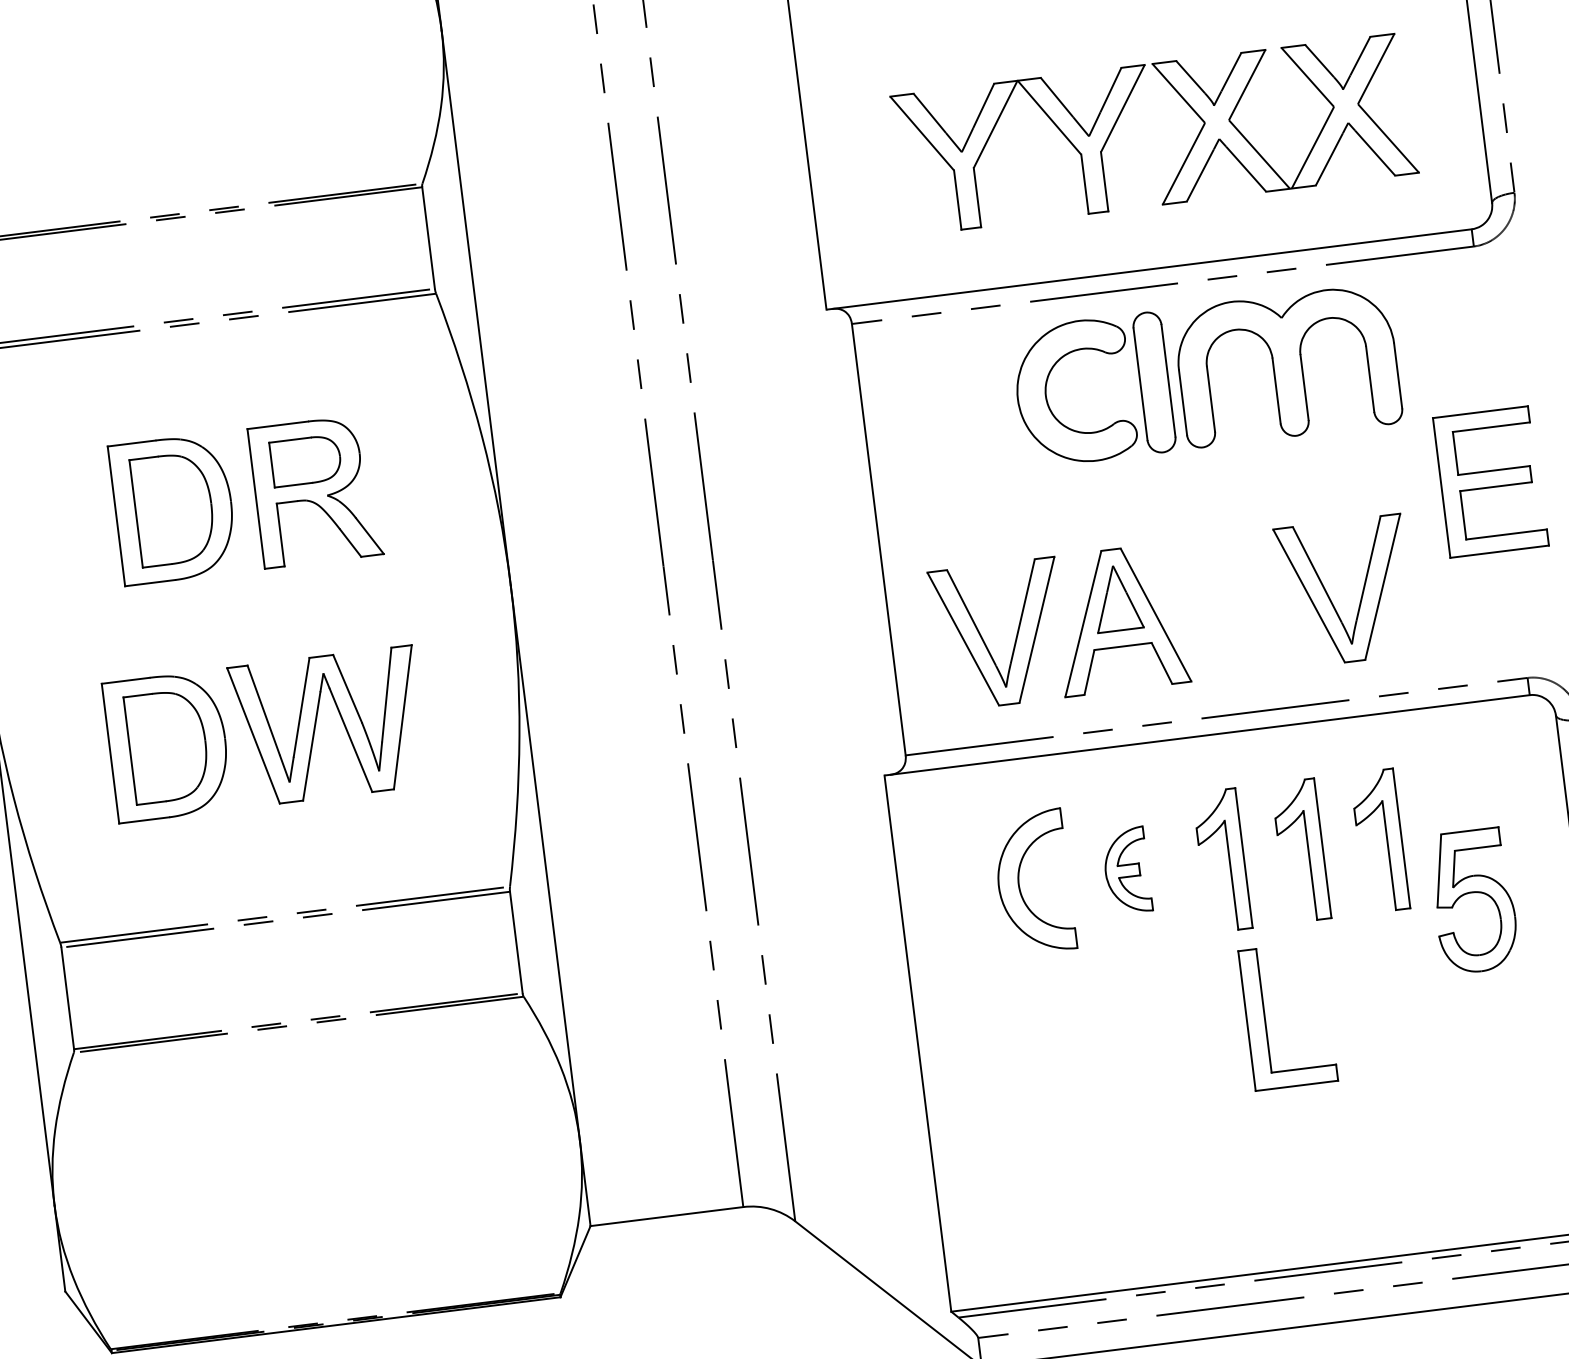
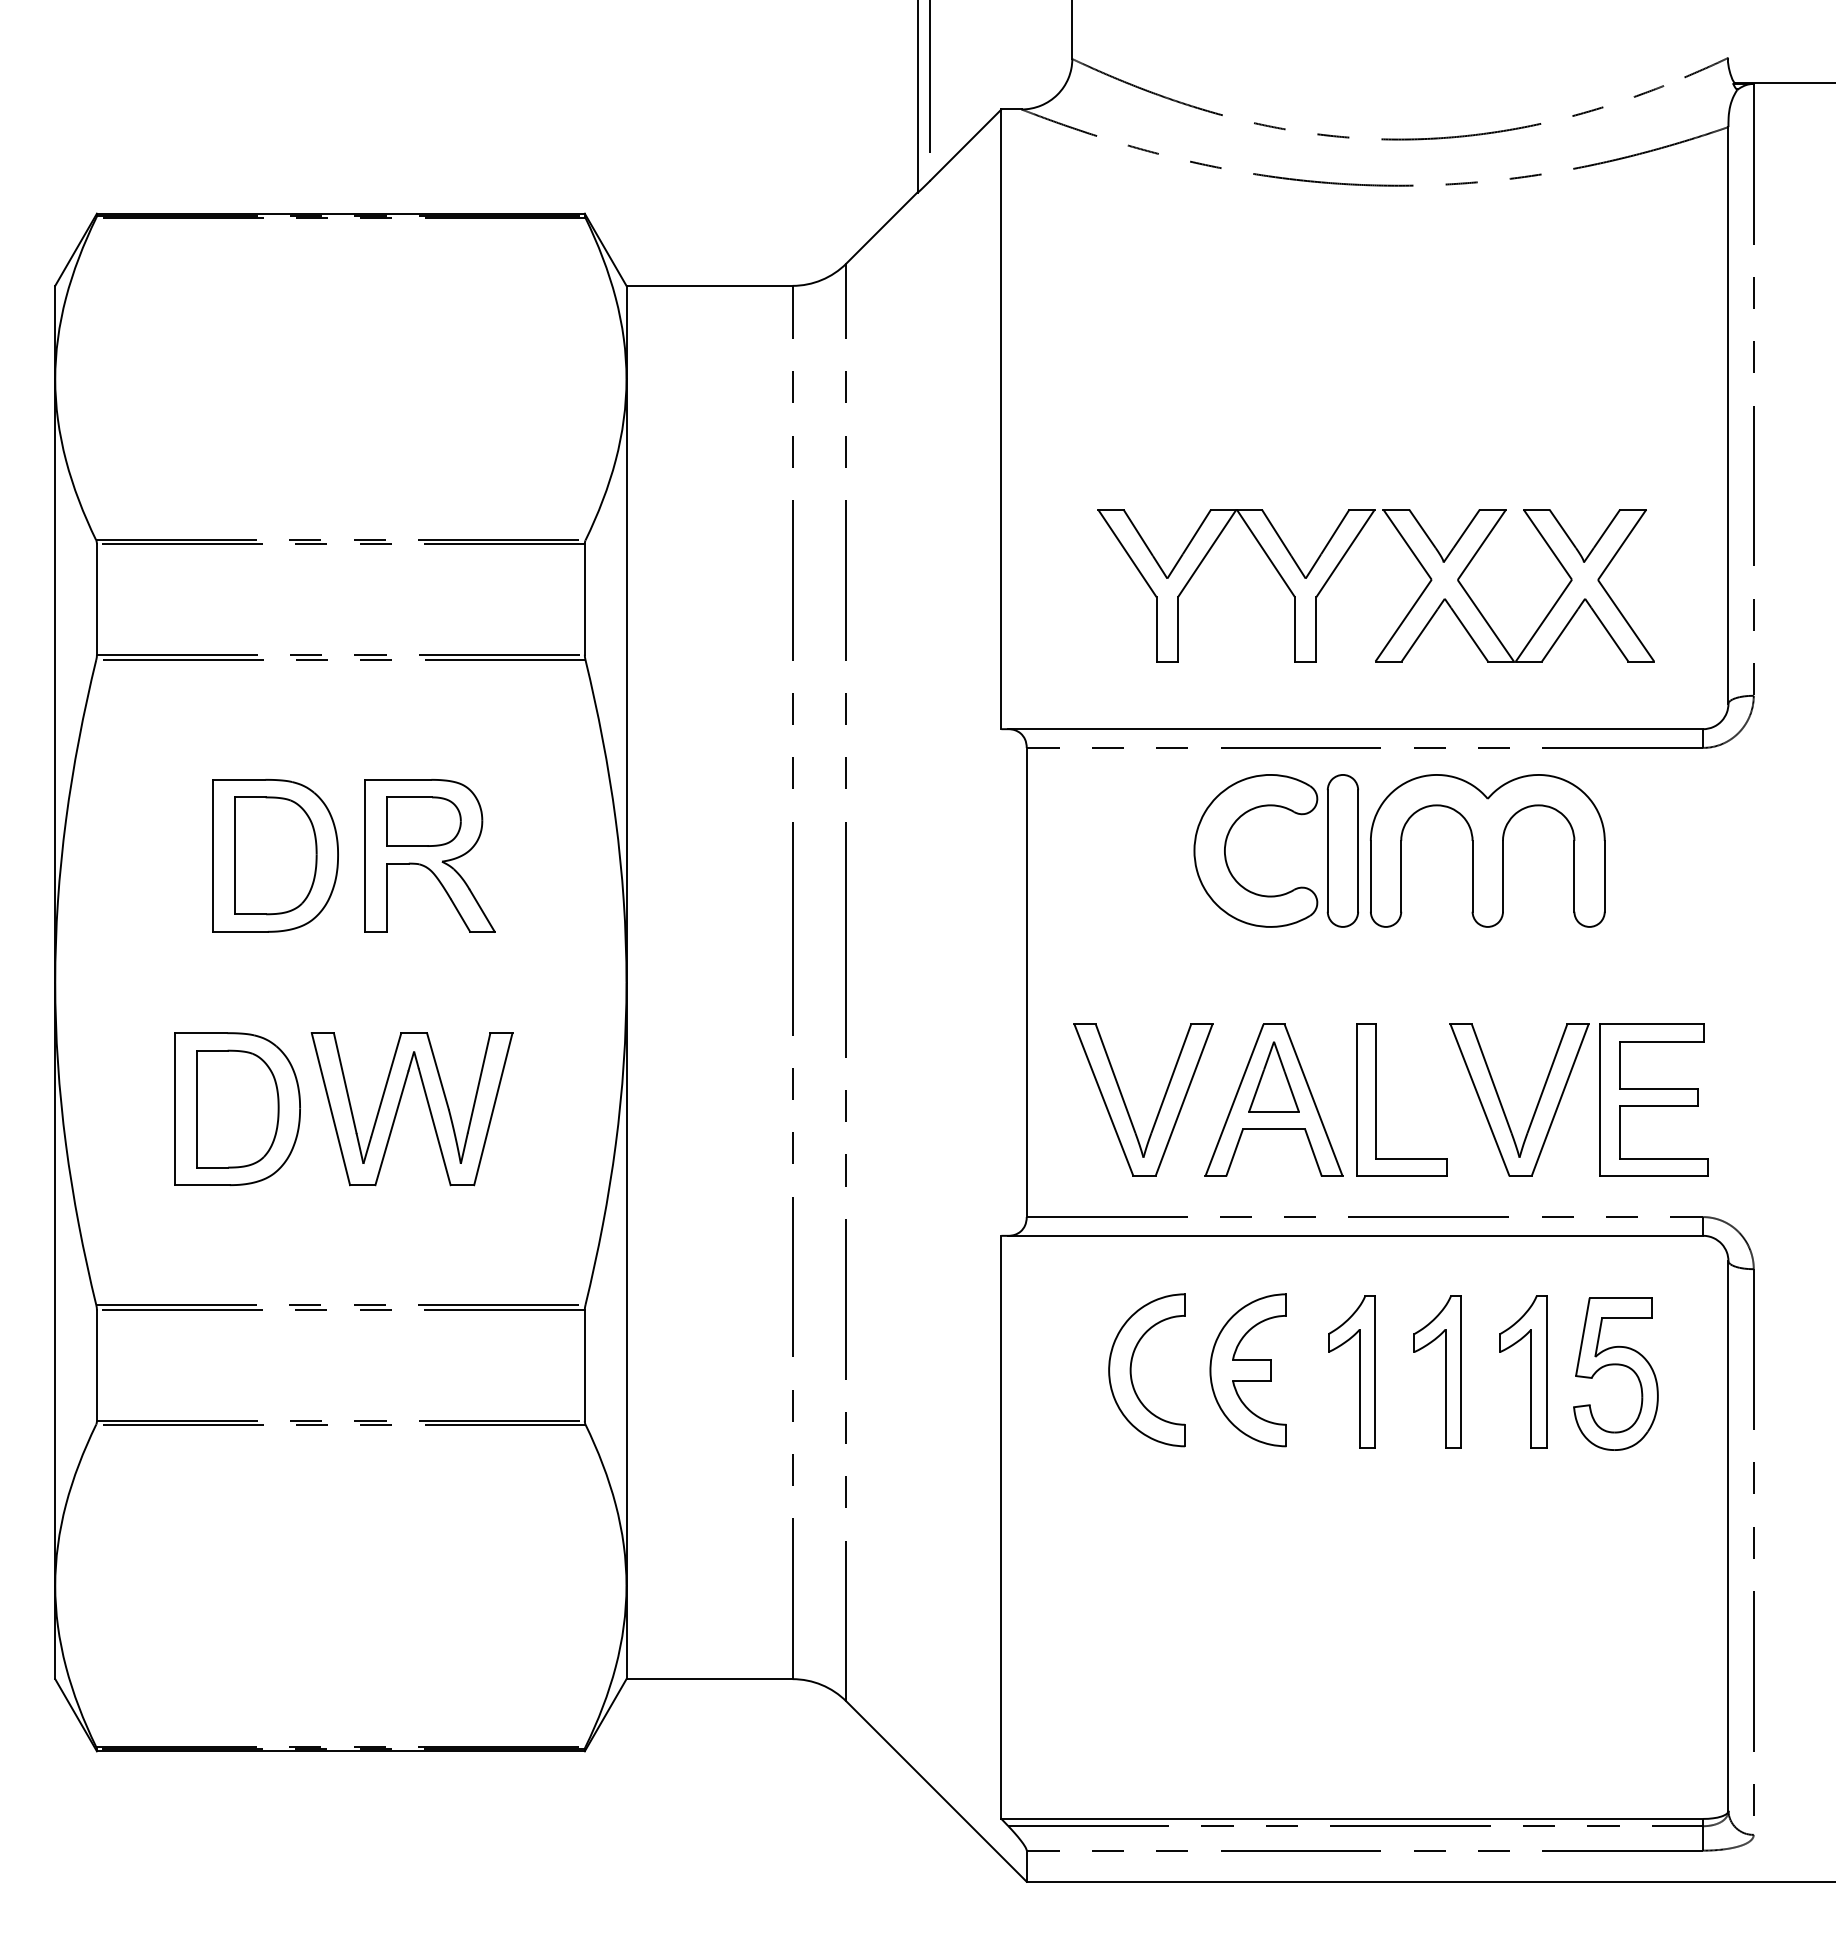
part: (1490, 481) -> (1653, 1099), moved
part: (1126, 871) -> (1247, 1370), size x1.67
part: (1472, 893) -> (1615, 1365), moved
part: (1264, 1018) -> (1376, 1099), moved

